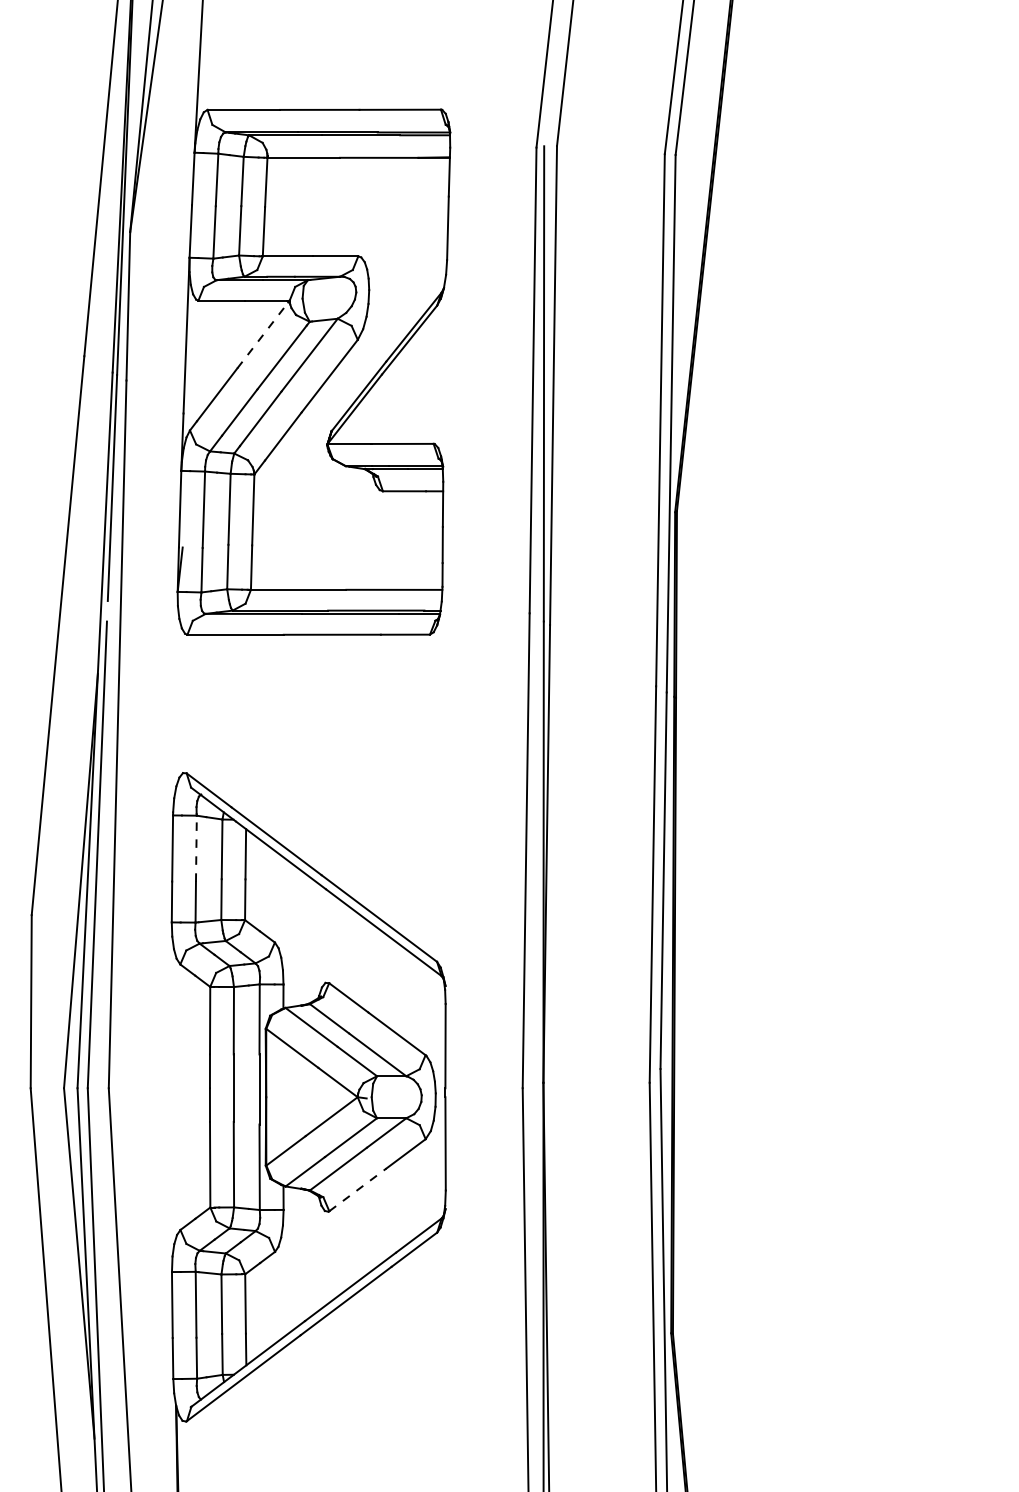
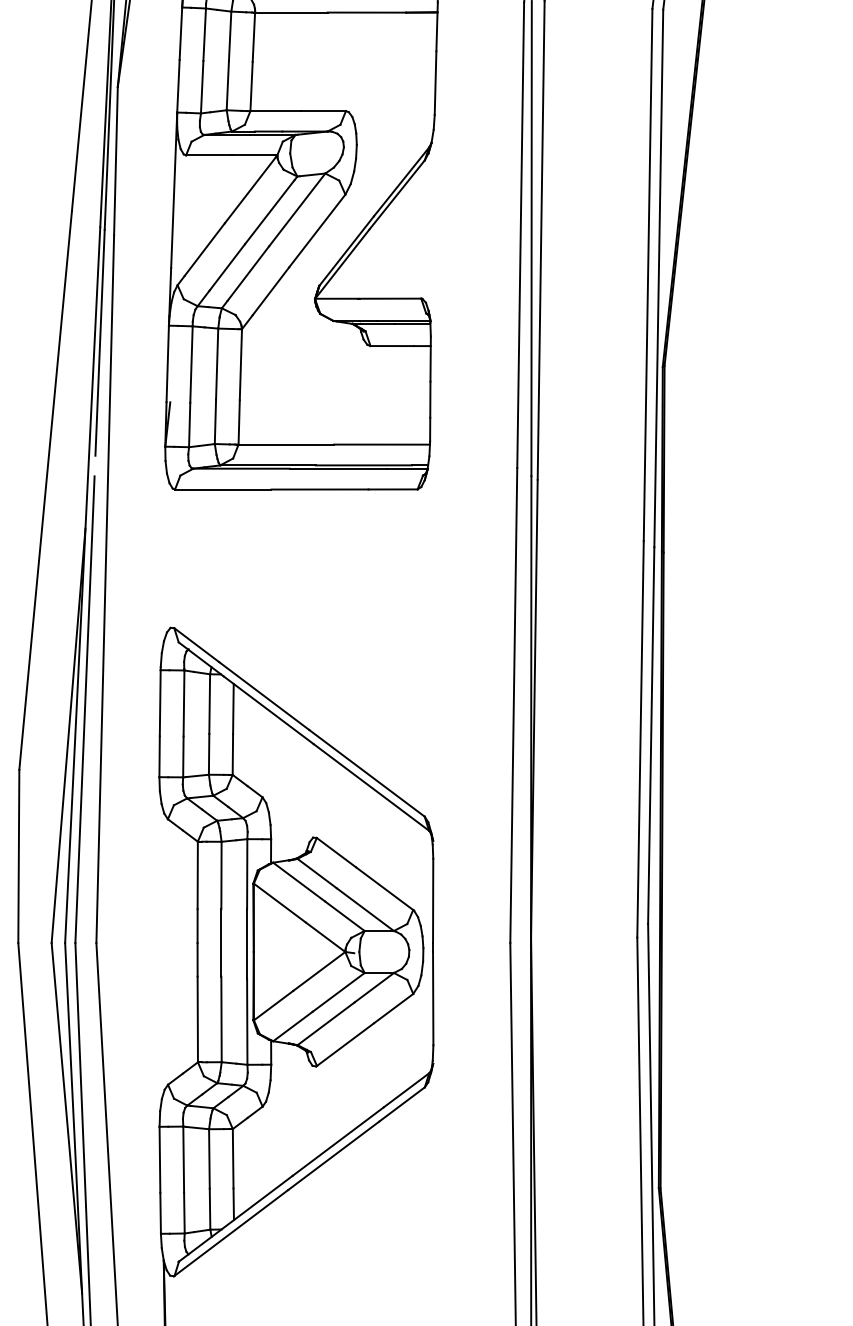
line: (262, 335) -> (250, 190), dashed -> solid
line: (196, 848) -> (184, 703), dashed -> solid
line: (357, 1189) -> (345, 1044), dashed -> solid

